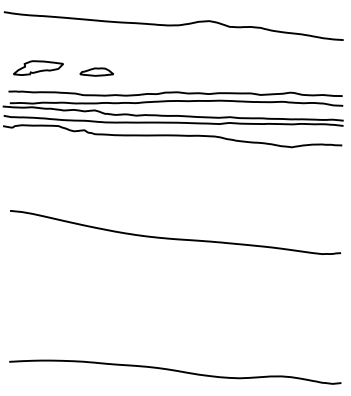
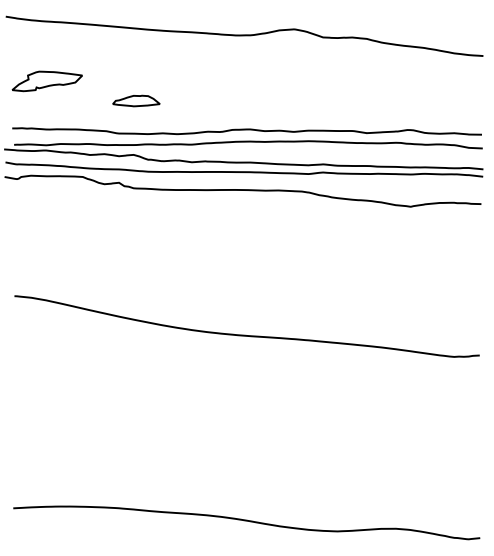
part: (37, 68) -> (46, 81), moved

